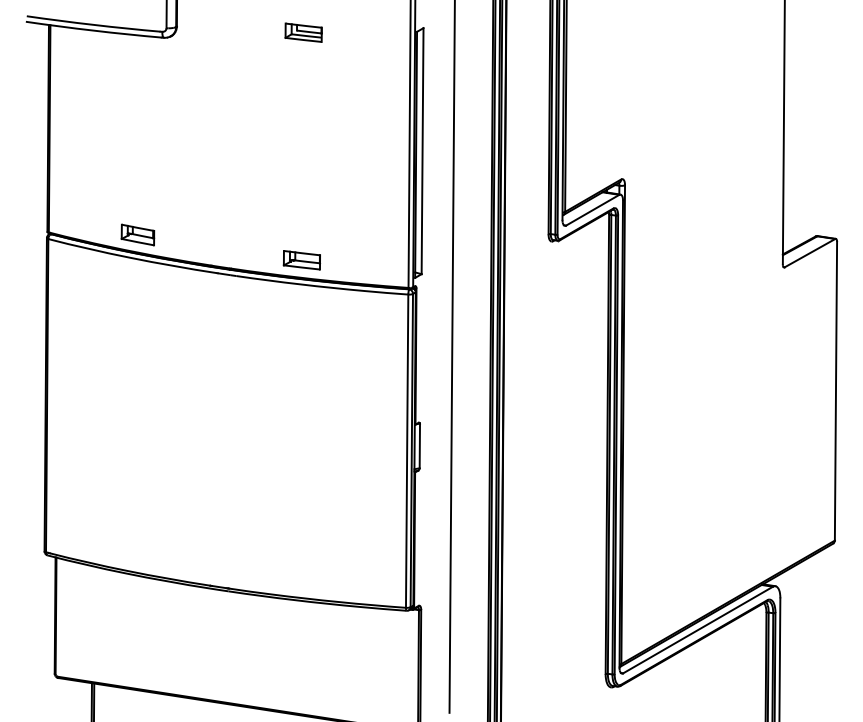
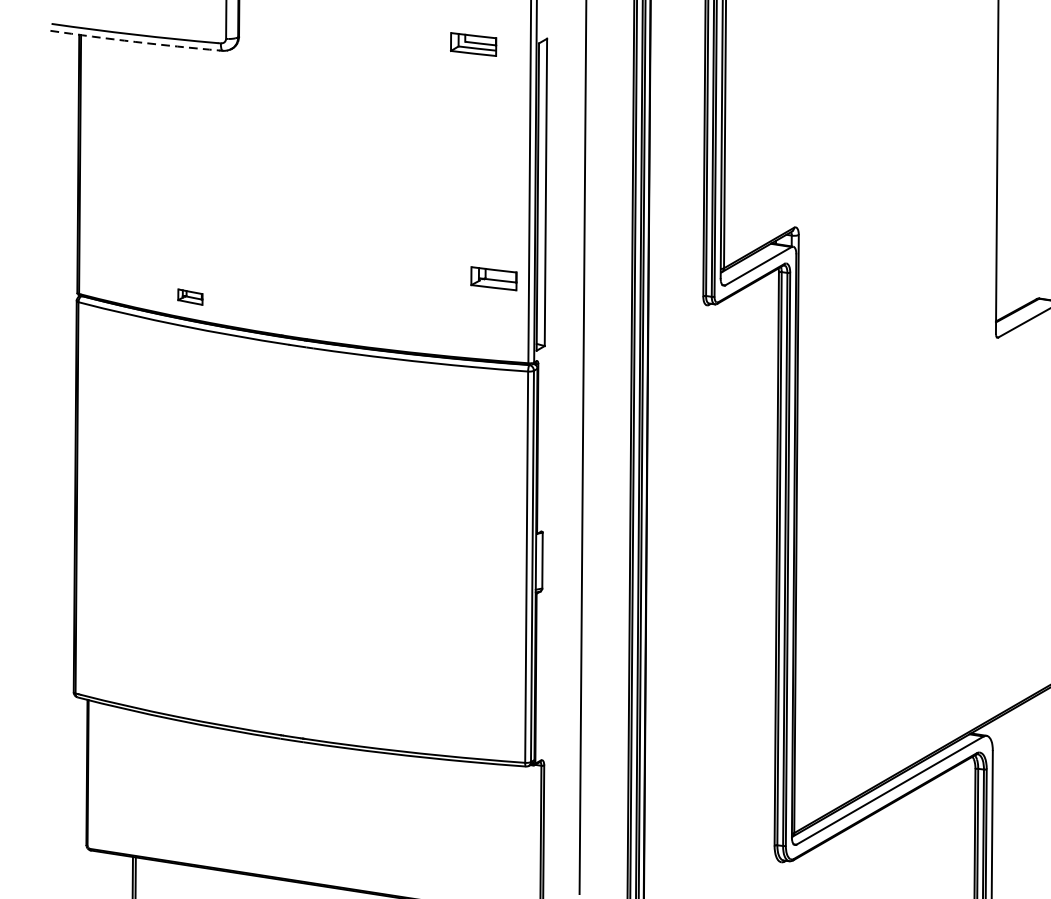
arc: (93, 30) -> (134, 41), solid -> dashed
part: (303, 32) -> (473, 44), moved
part: (137, 234) -> (189, 296), size x0.6
part: (301, 260) -> (493, 279), moved

